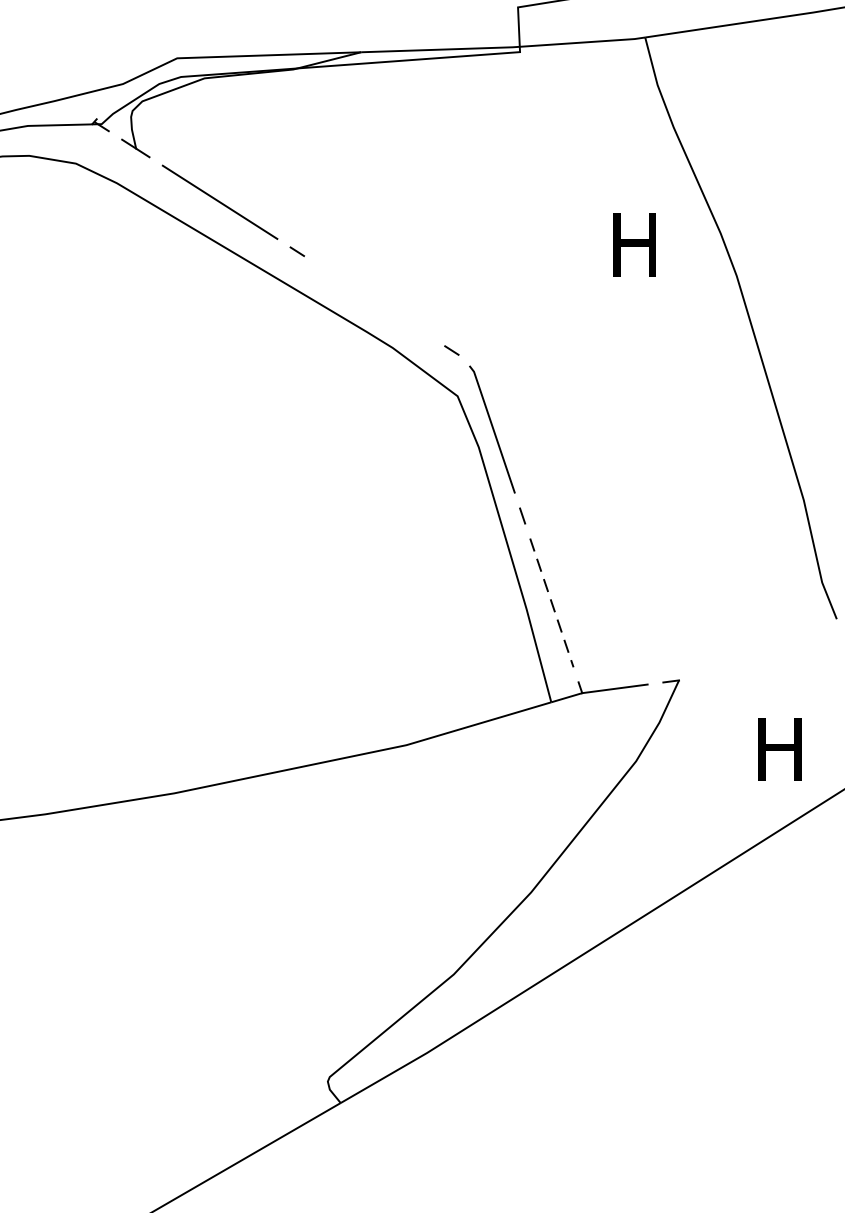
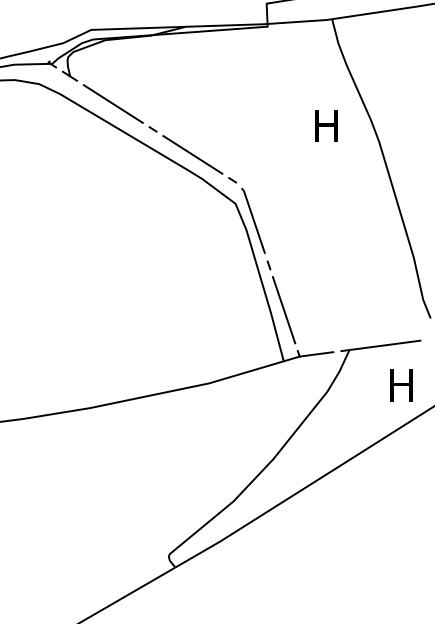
line: (373, 300) -> (192, 154), added
line: (552, 603) -> (284, 310), dashed -> solid
line: (748, 669) -> (385, 344), added

